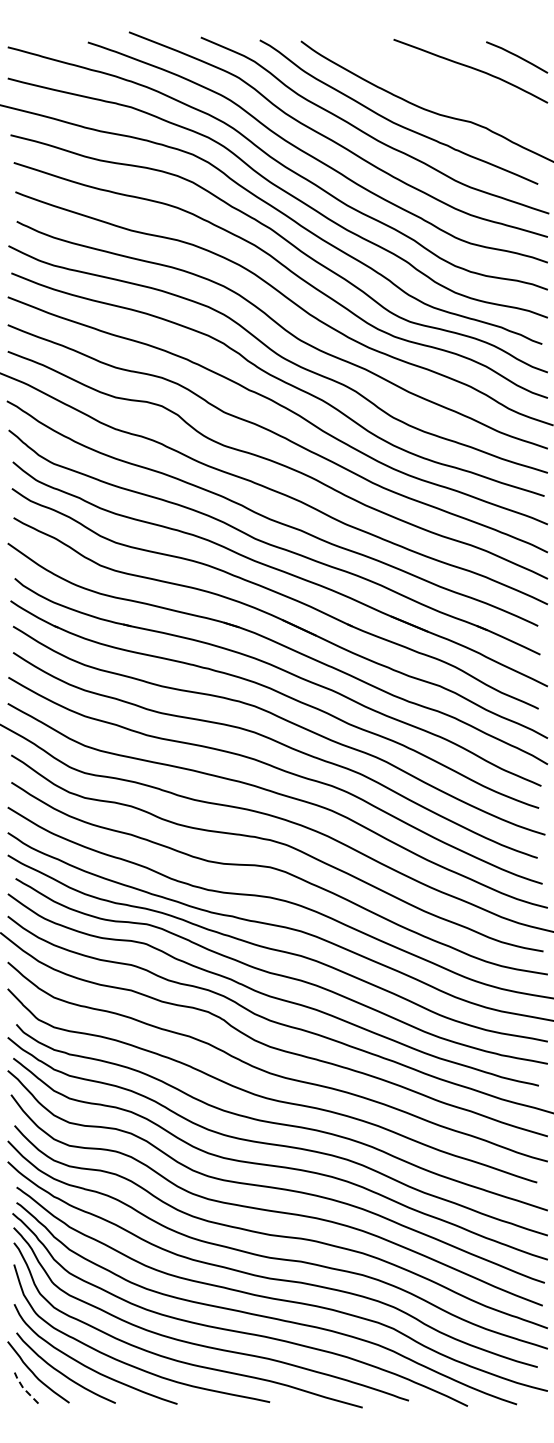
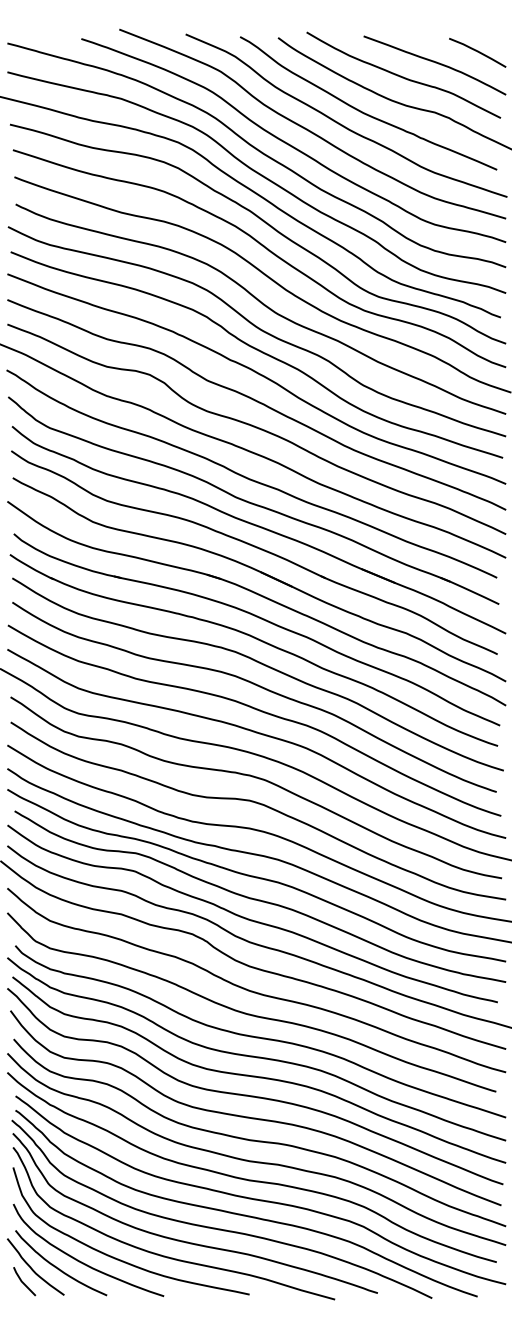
curve: (435, 82) -> (402, 75), added
line: (23, 1388) -> (21, 1281), dashed -> solid

